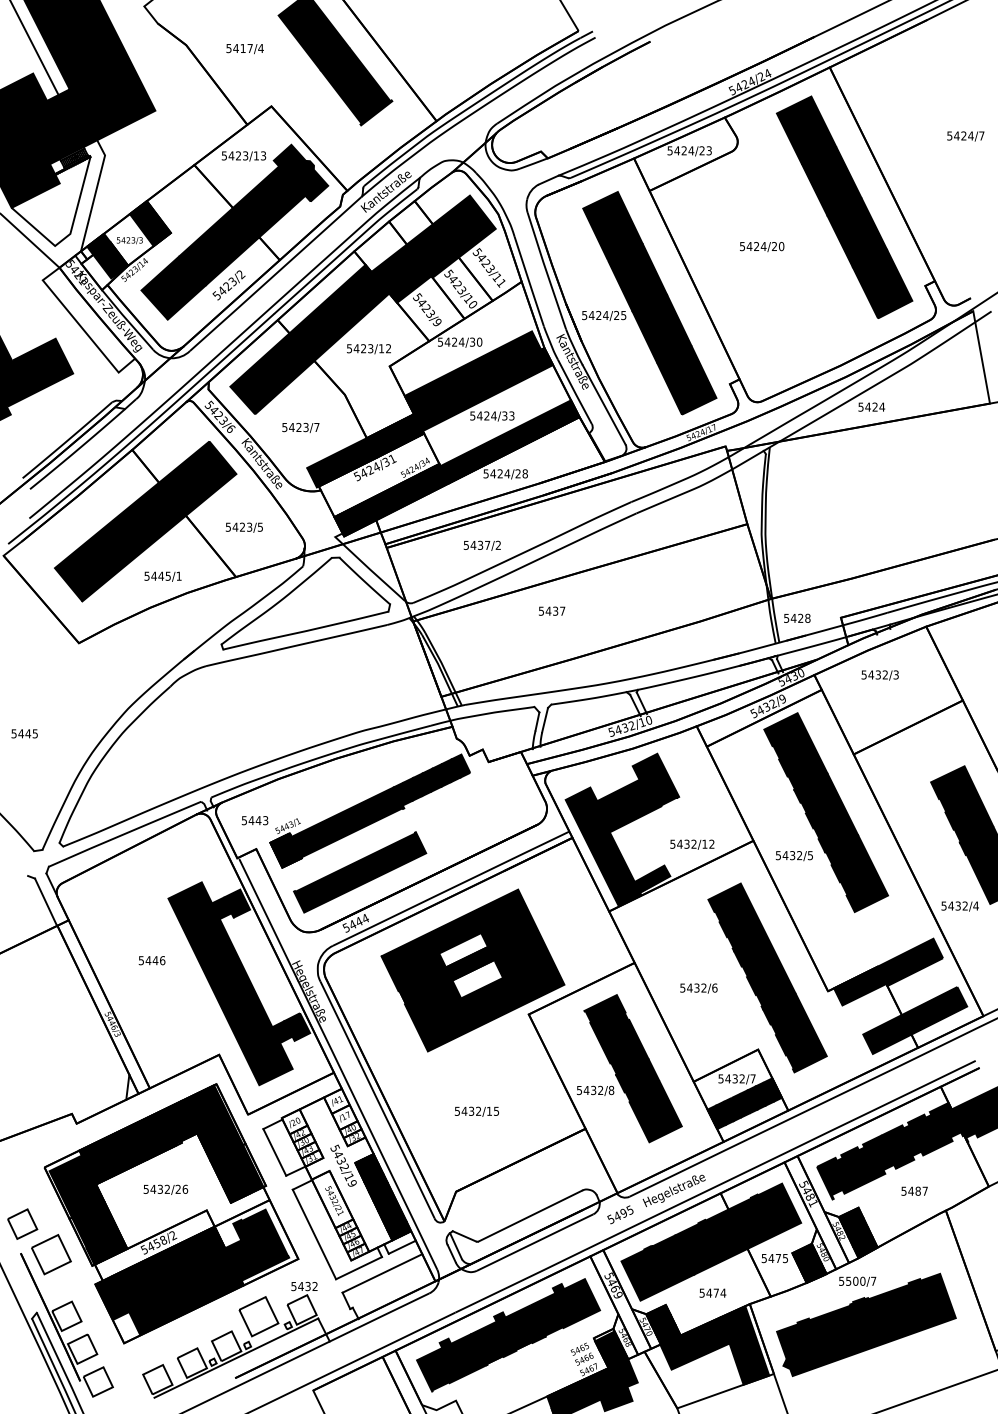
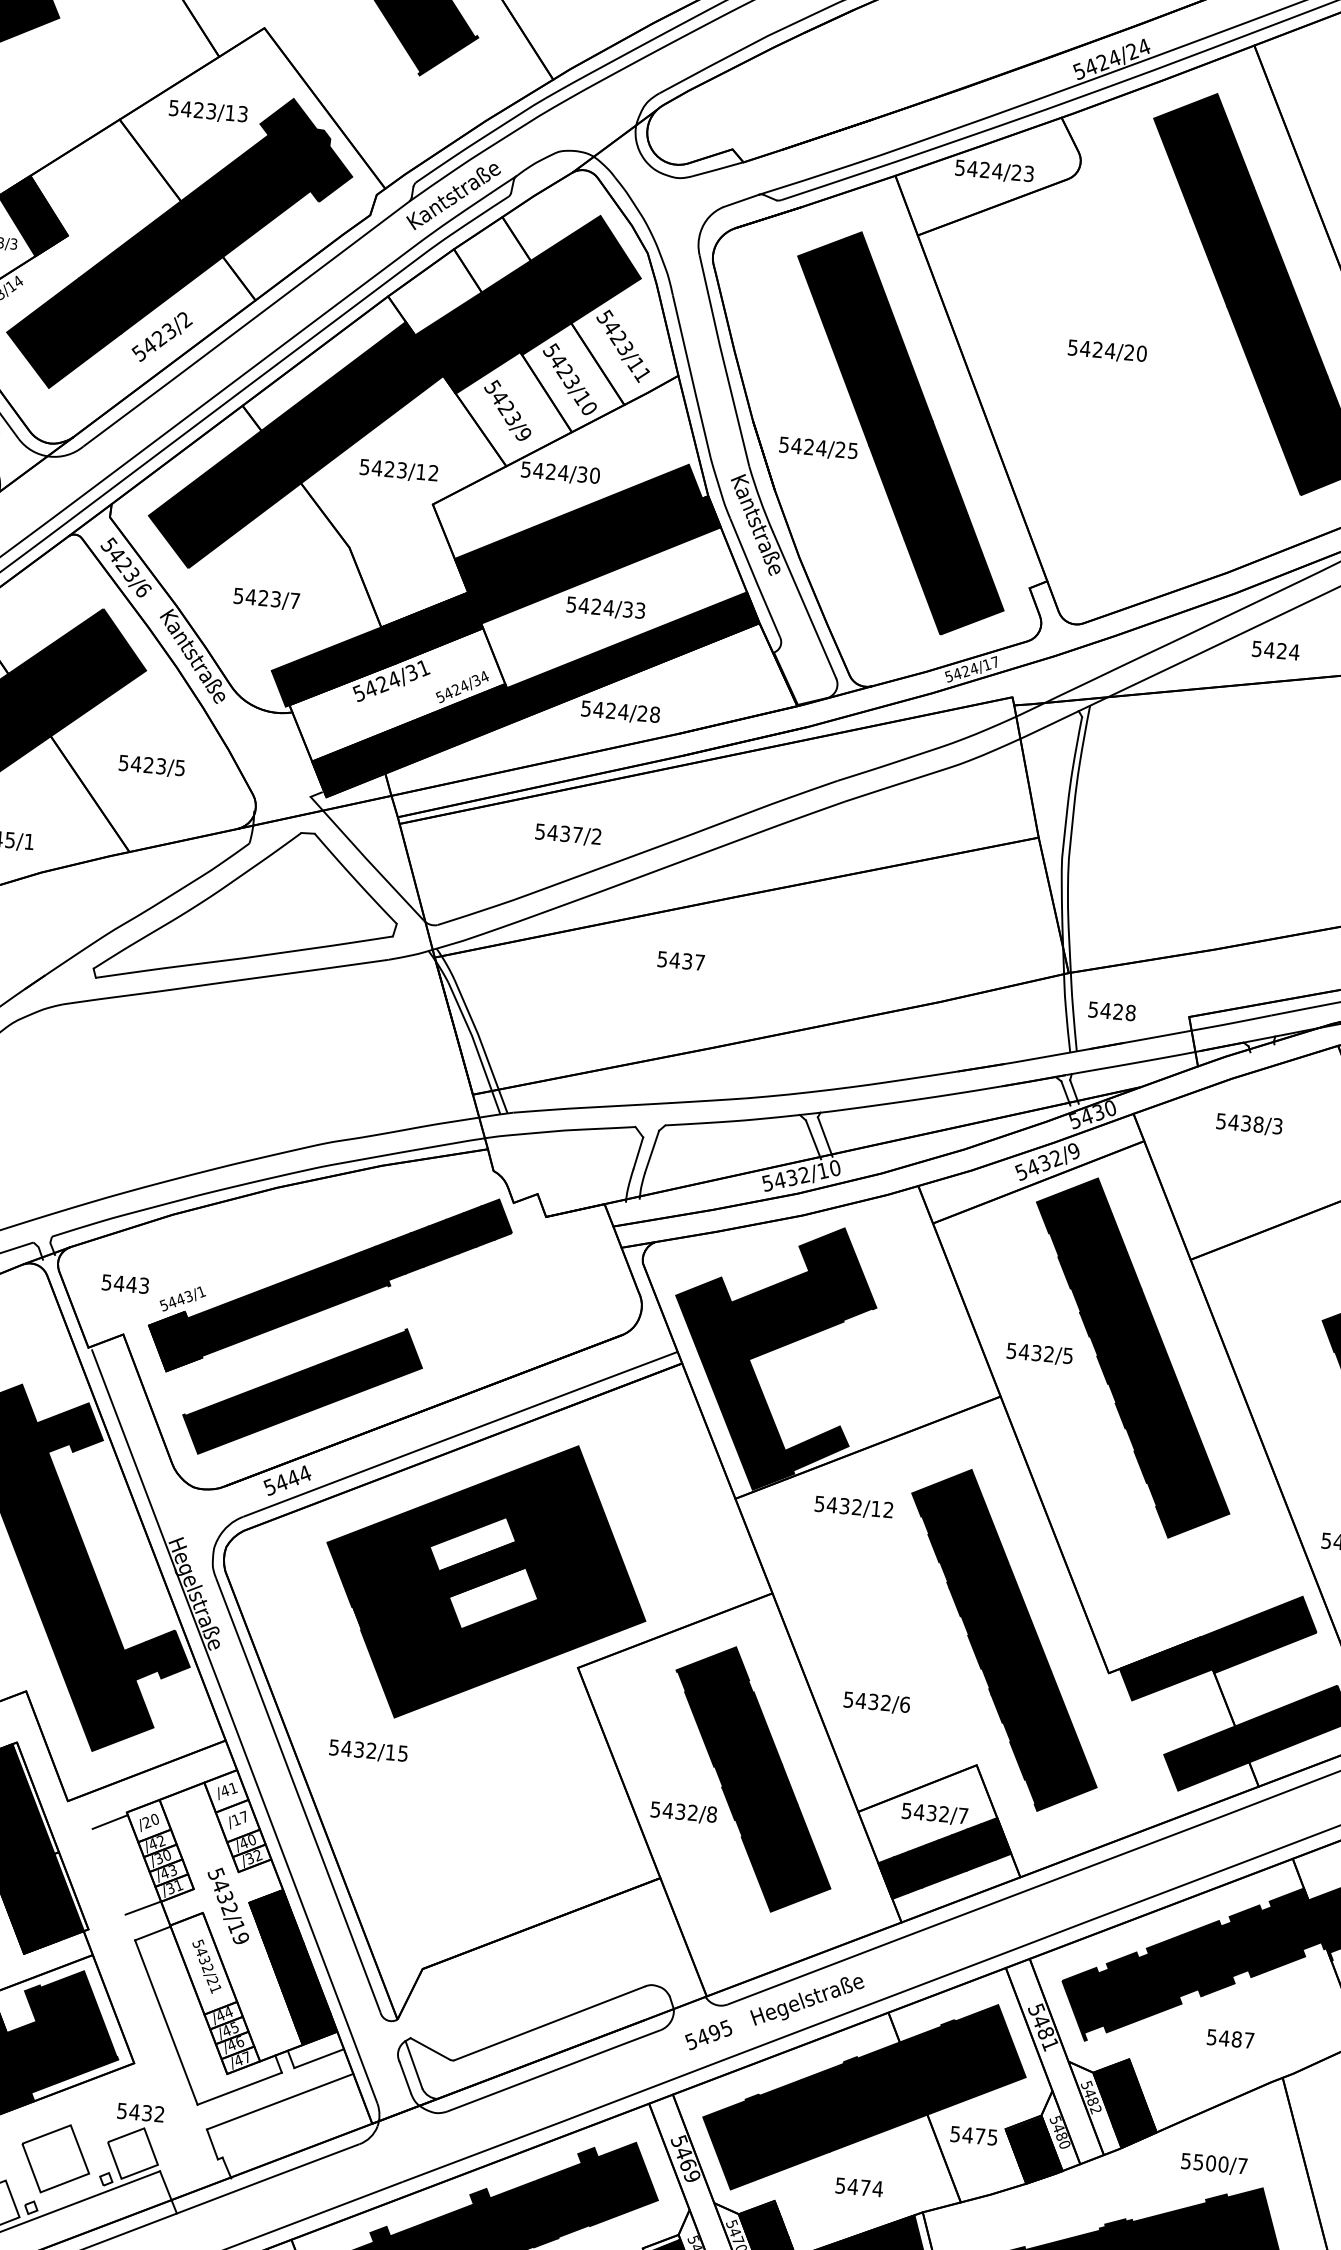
text: (885, 674) -> (1258, 1123), 5432/3 -> 5438/3
text: (692, 844) -> (854, 1507), moved
text: (793, 856) -> (1038, 1354), moved
text: (698, 988) -> (876, 1702), moved
text: (476, 1111) -> (367, 1750), moved
line: (274, 1152) -> (108, 1871), removed
text: (857, 1281) -> (1214, 2163), moved

